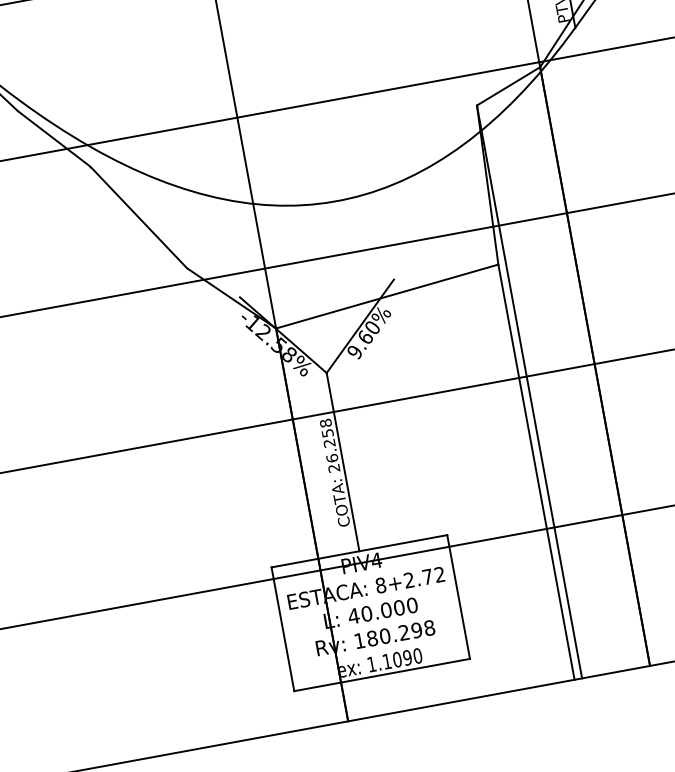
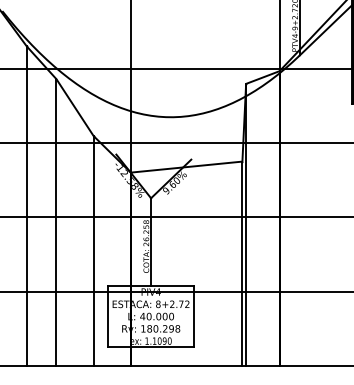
line: (76, 436) -> (26, 206), added
line: (143, 457) -> (56, 222), added
line: (229, 502) -> (93, 251), added

